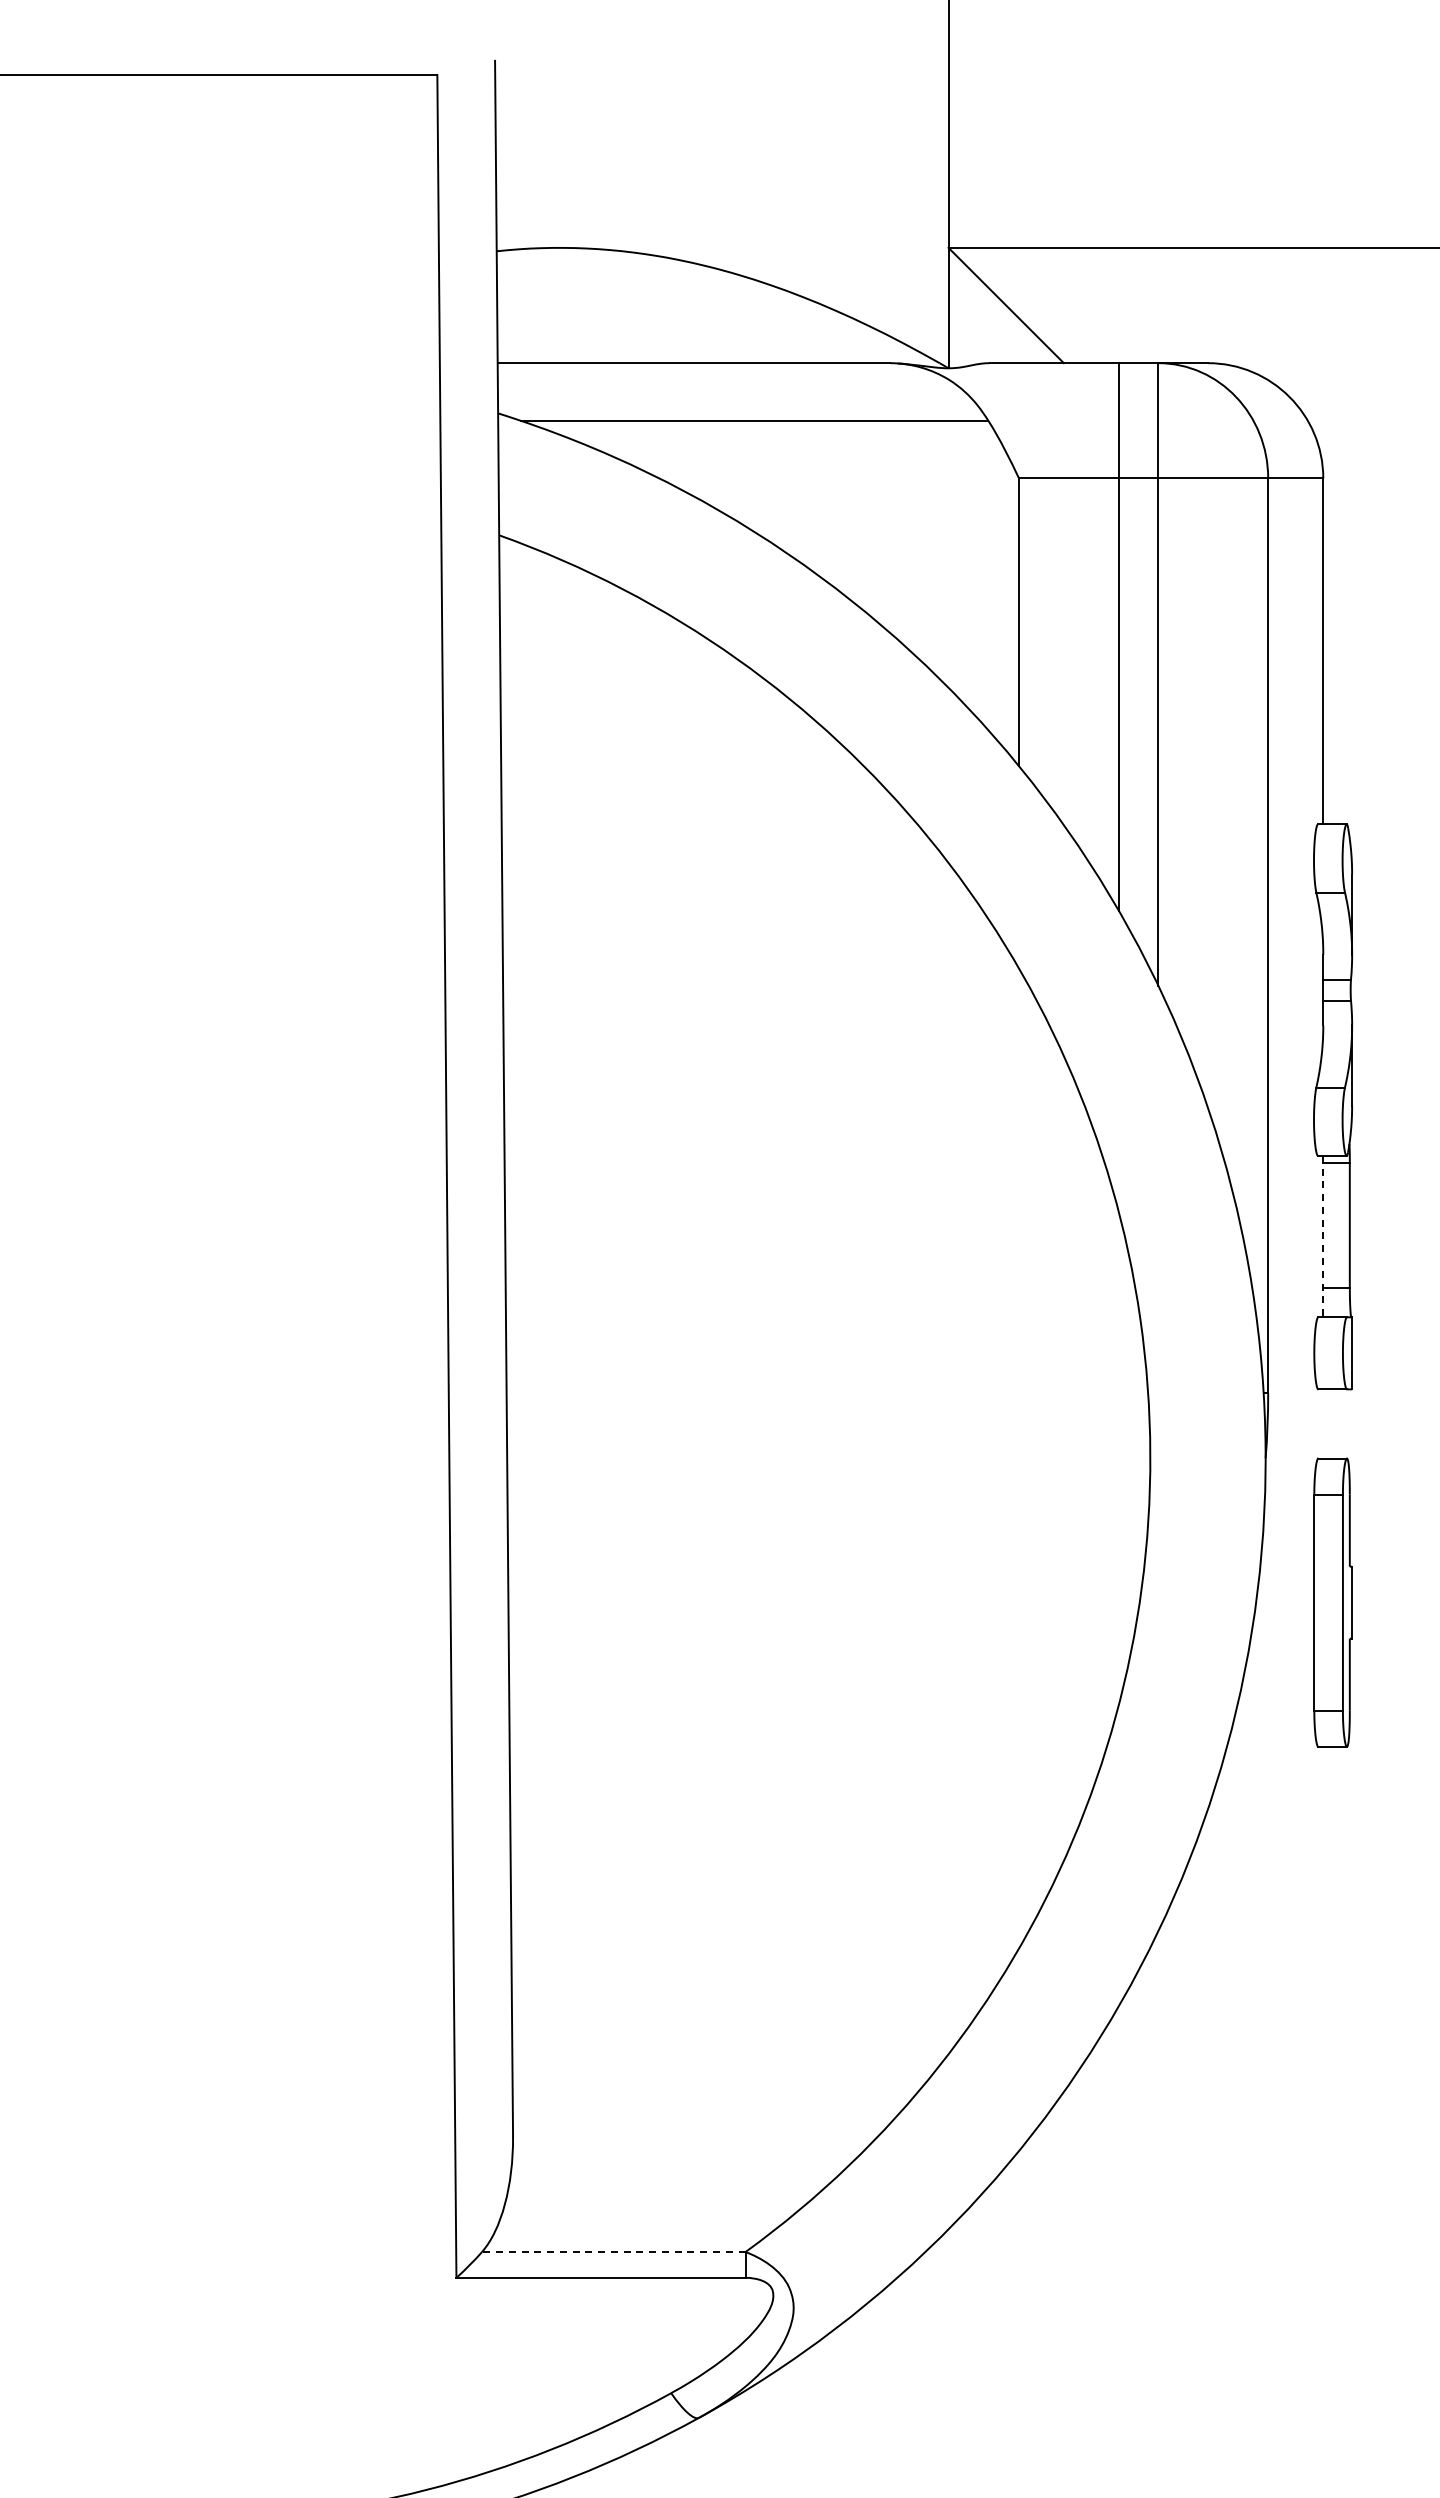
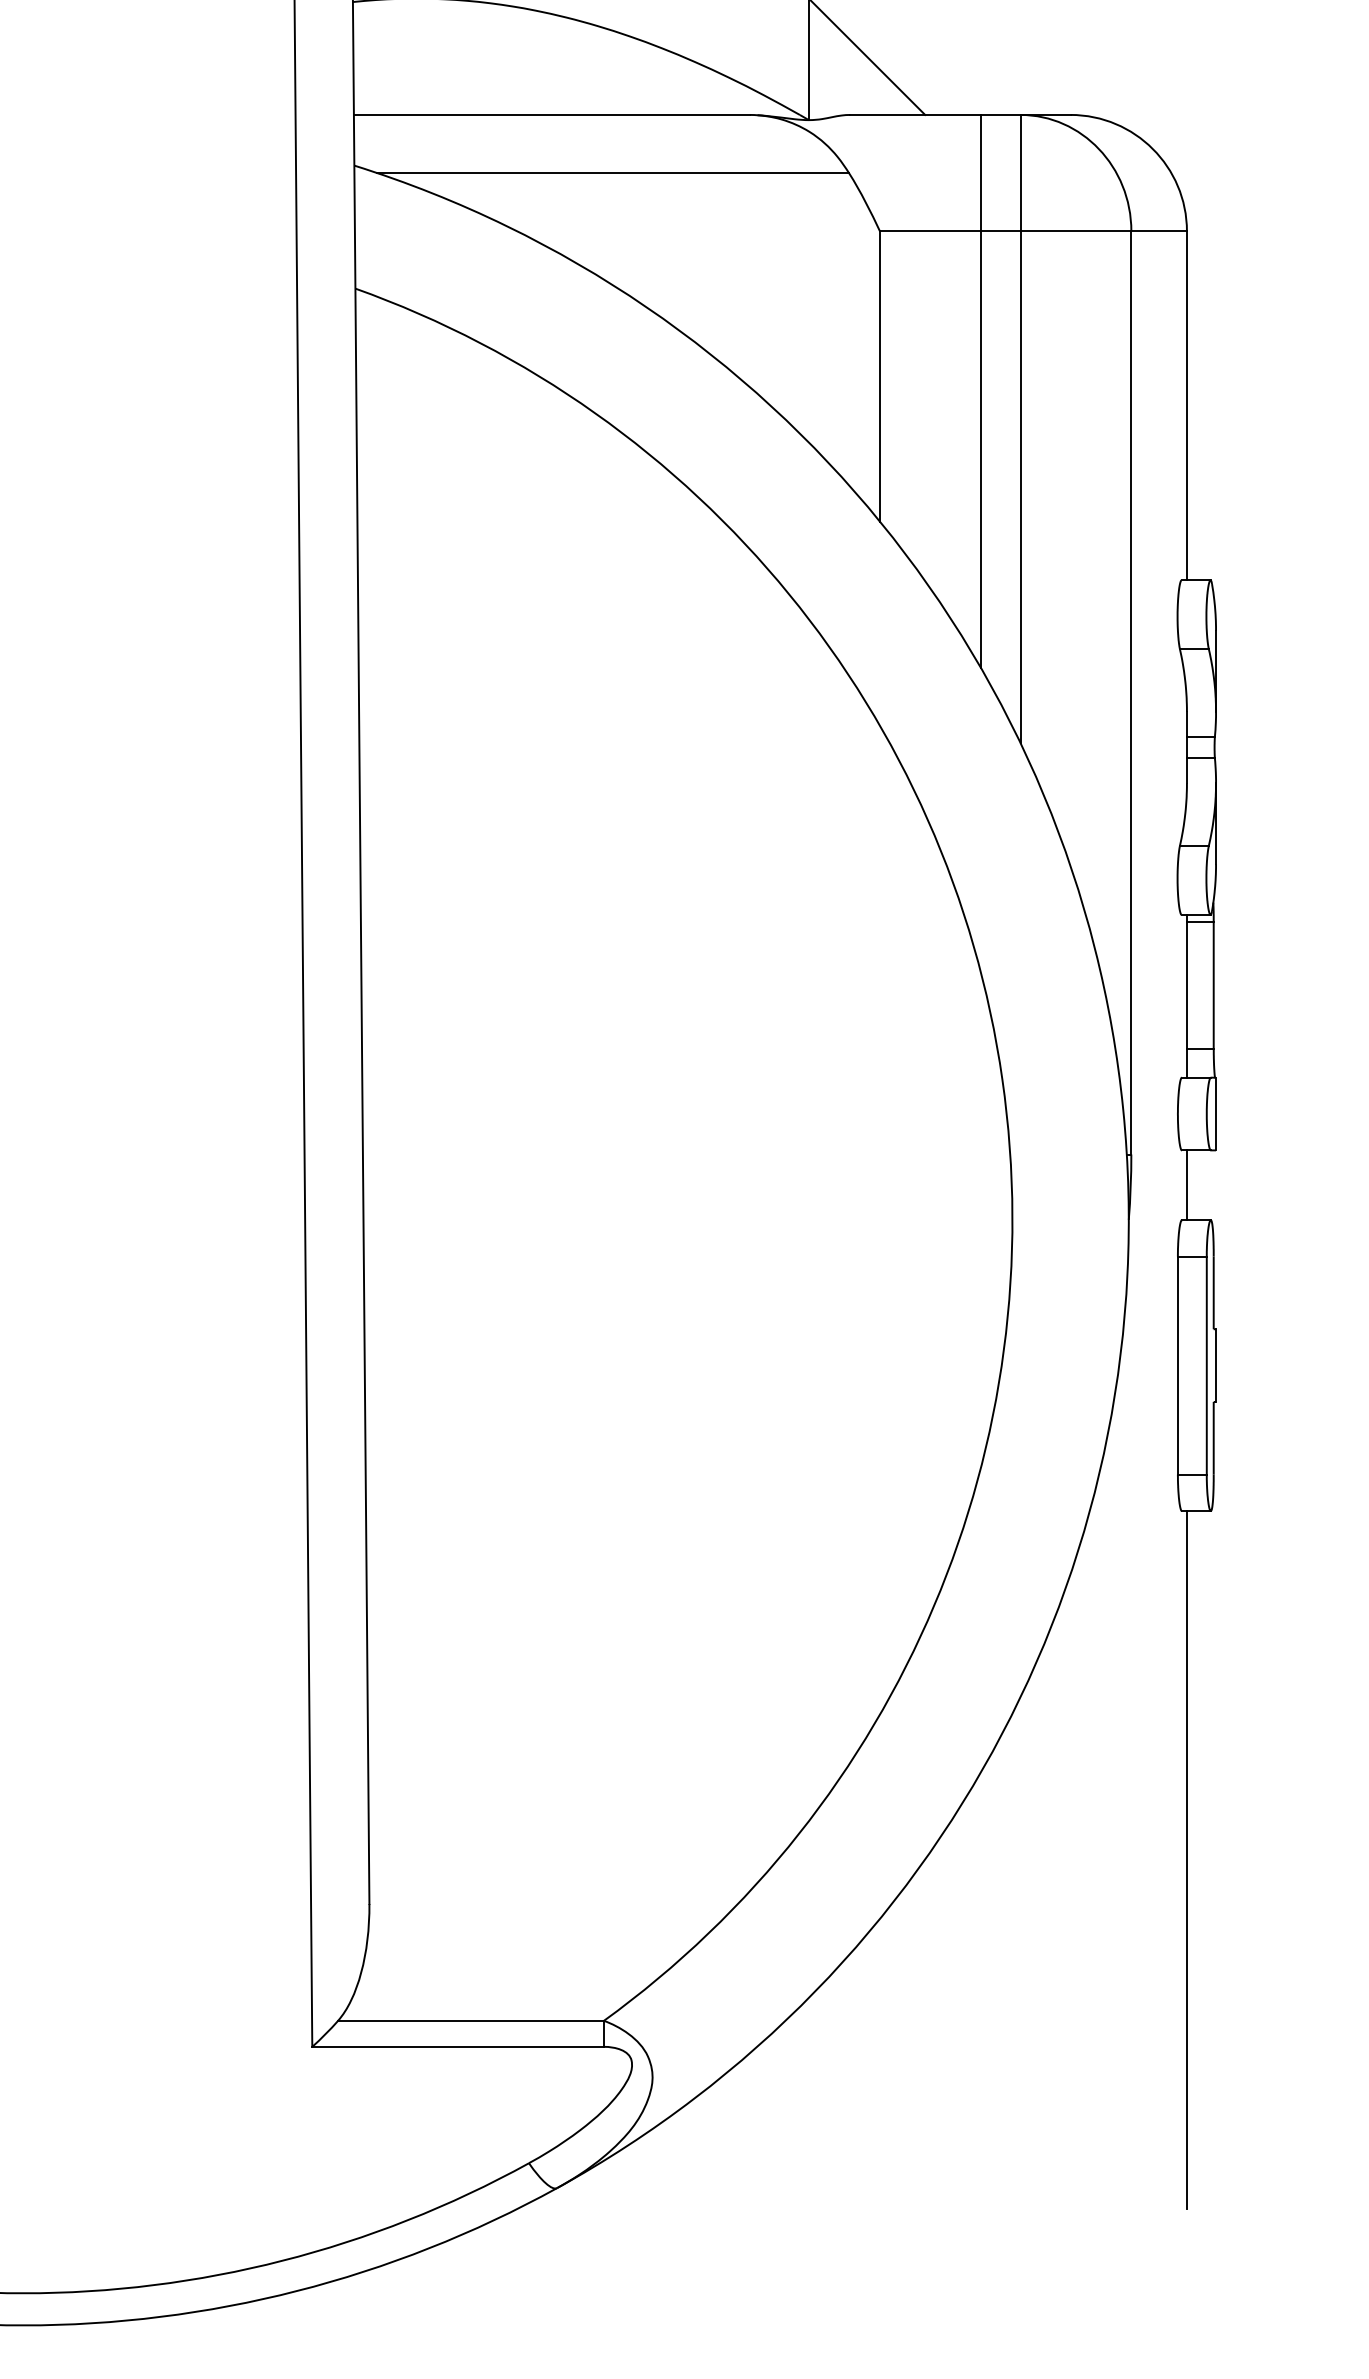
line: (1323, 1236) -> (1187, 996), dashed -> solid
line: (1323, 1423) -> (1187, 1184), added
line: (1323, 2092) -> (1187, 1859), added
line: (613, 2252) -> (470, 2021), dashed -> solid

